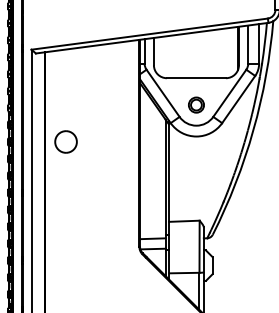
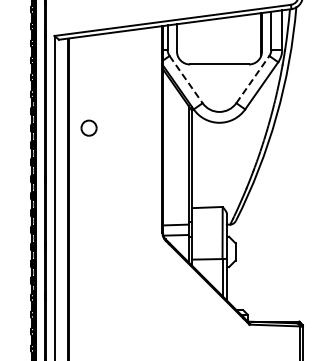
line: (163, 93) -> (186, 79), solid -> dashed
line: (229, 93) -> (252, 79), solid -> dashed
part: (196, 104) -> (219, 90), removed
part: (65, 141) -> (88, 127), size x0.7

